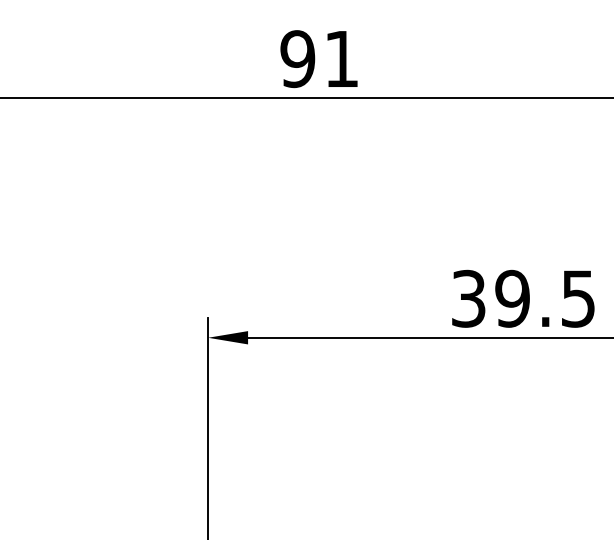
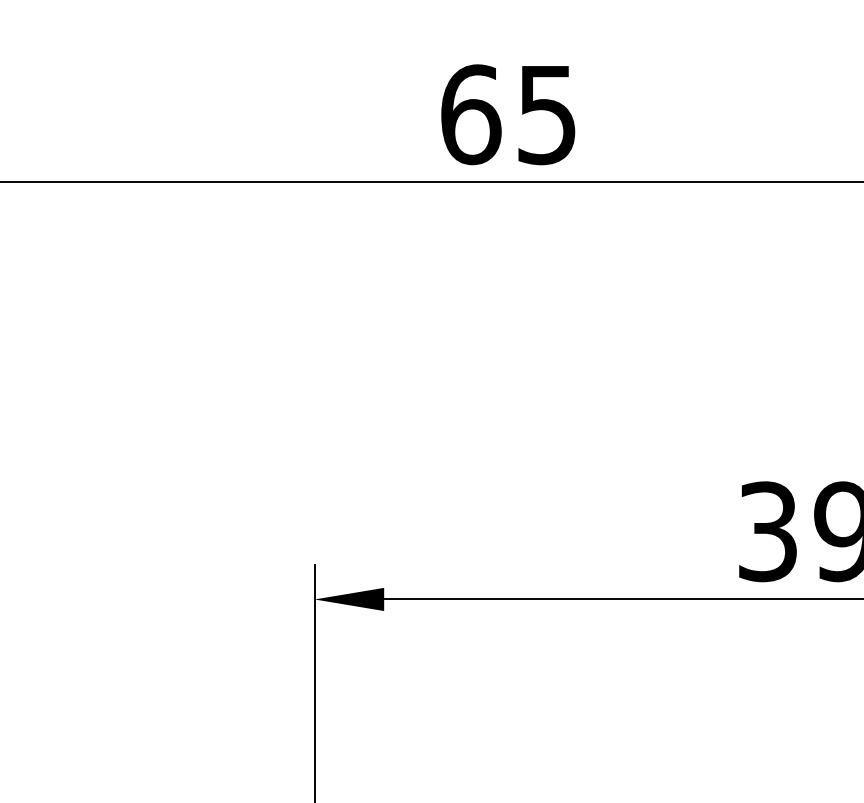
text: (318, 59) -> (506, 115), 91 -> 65

